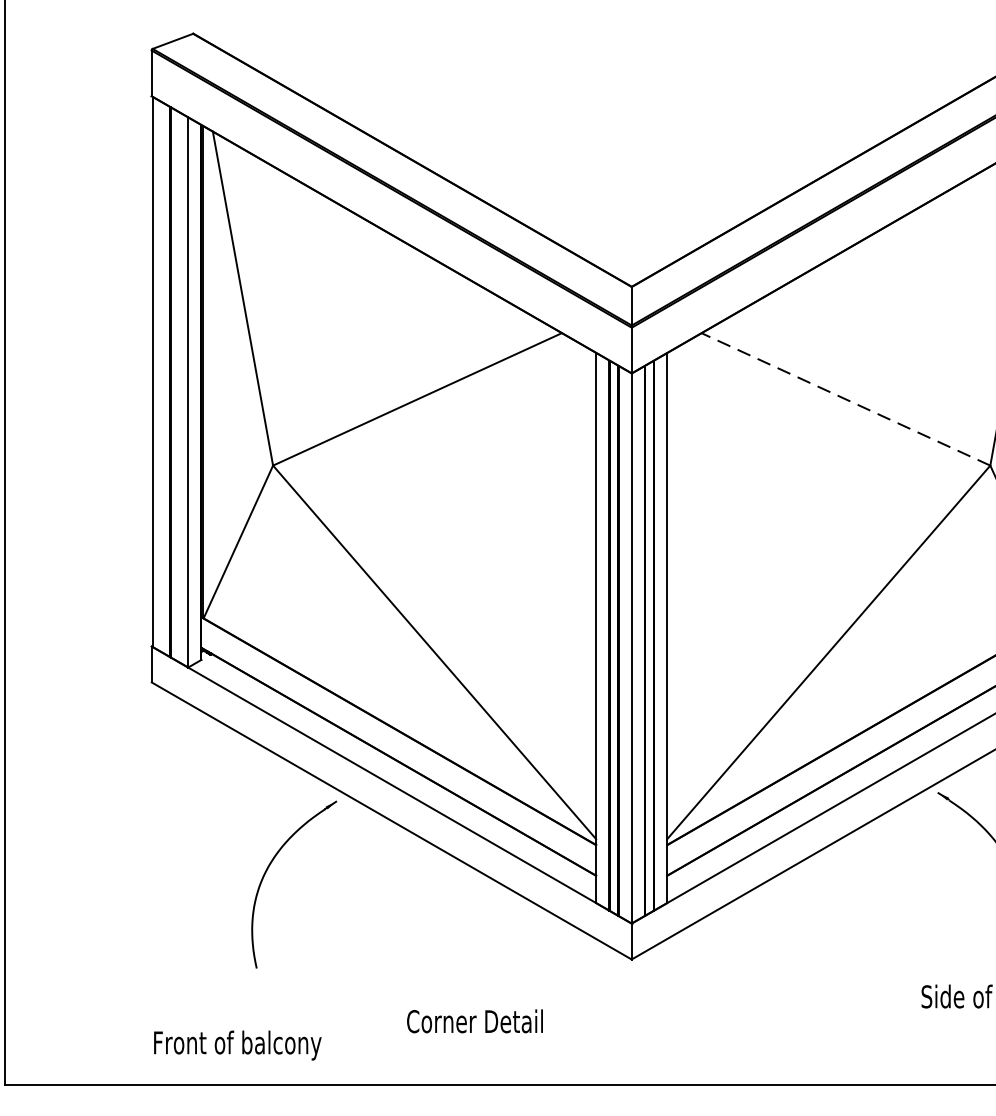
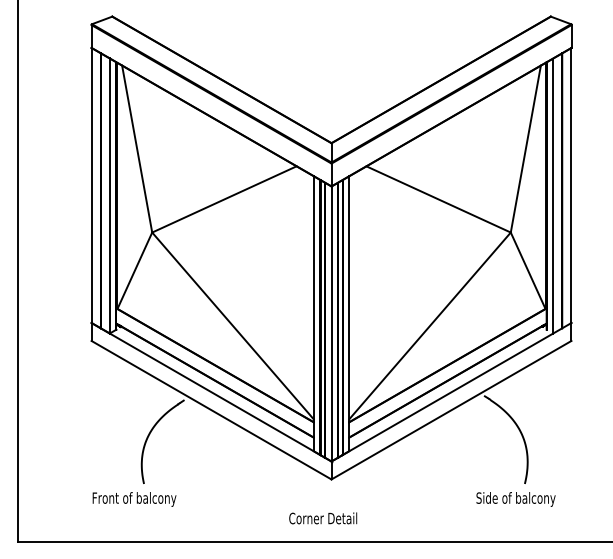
line: (845, 399) -> (438, 199), dashed -> solid
text: (475, 1021) -> (323, 518), moved
text: (237, 1045) -> (134, 499), moved

